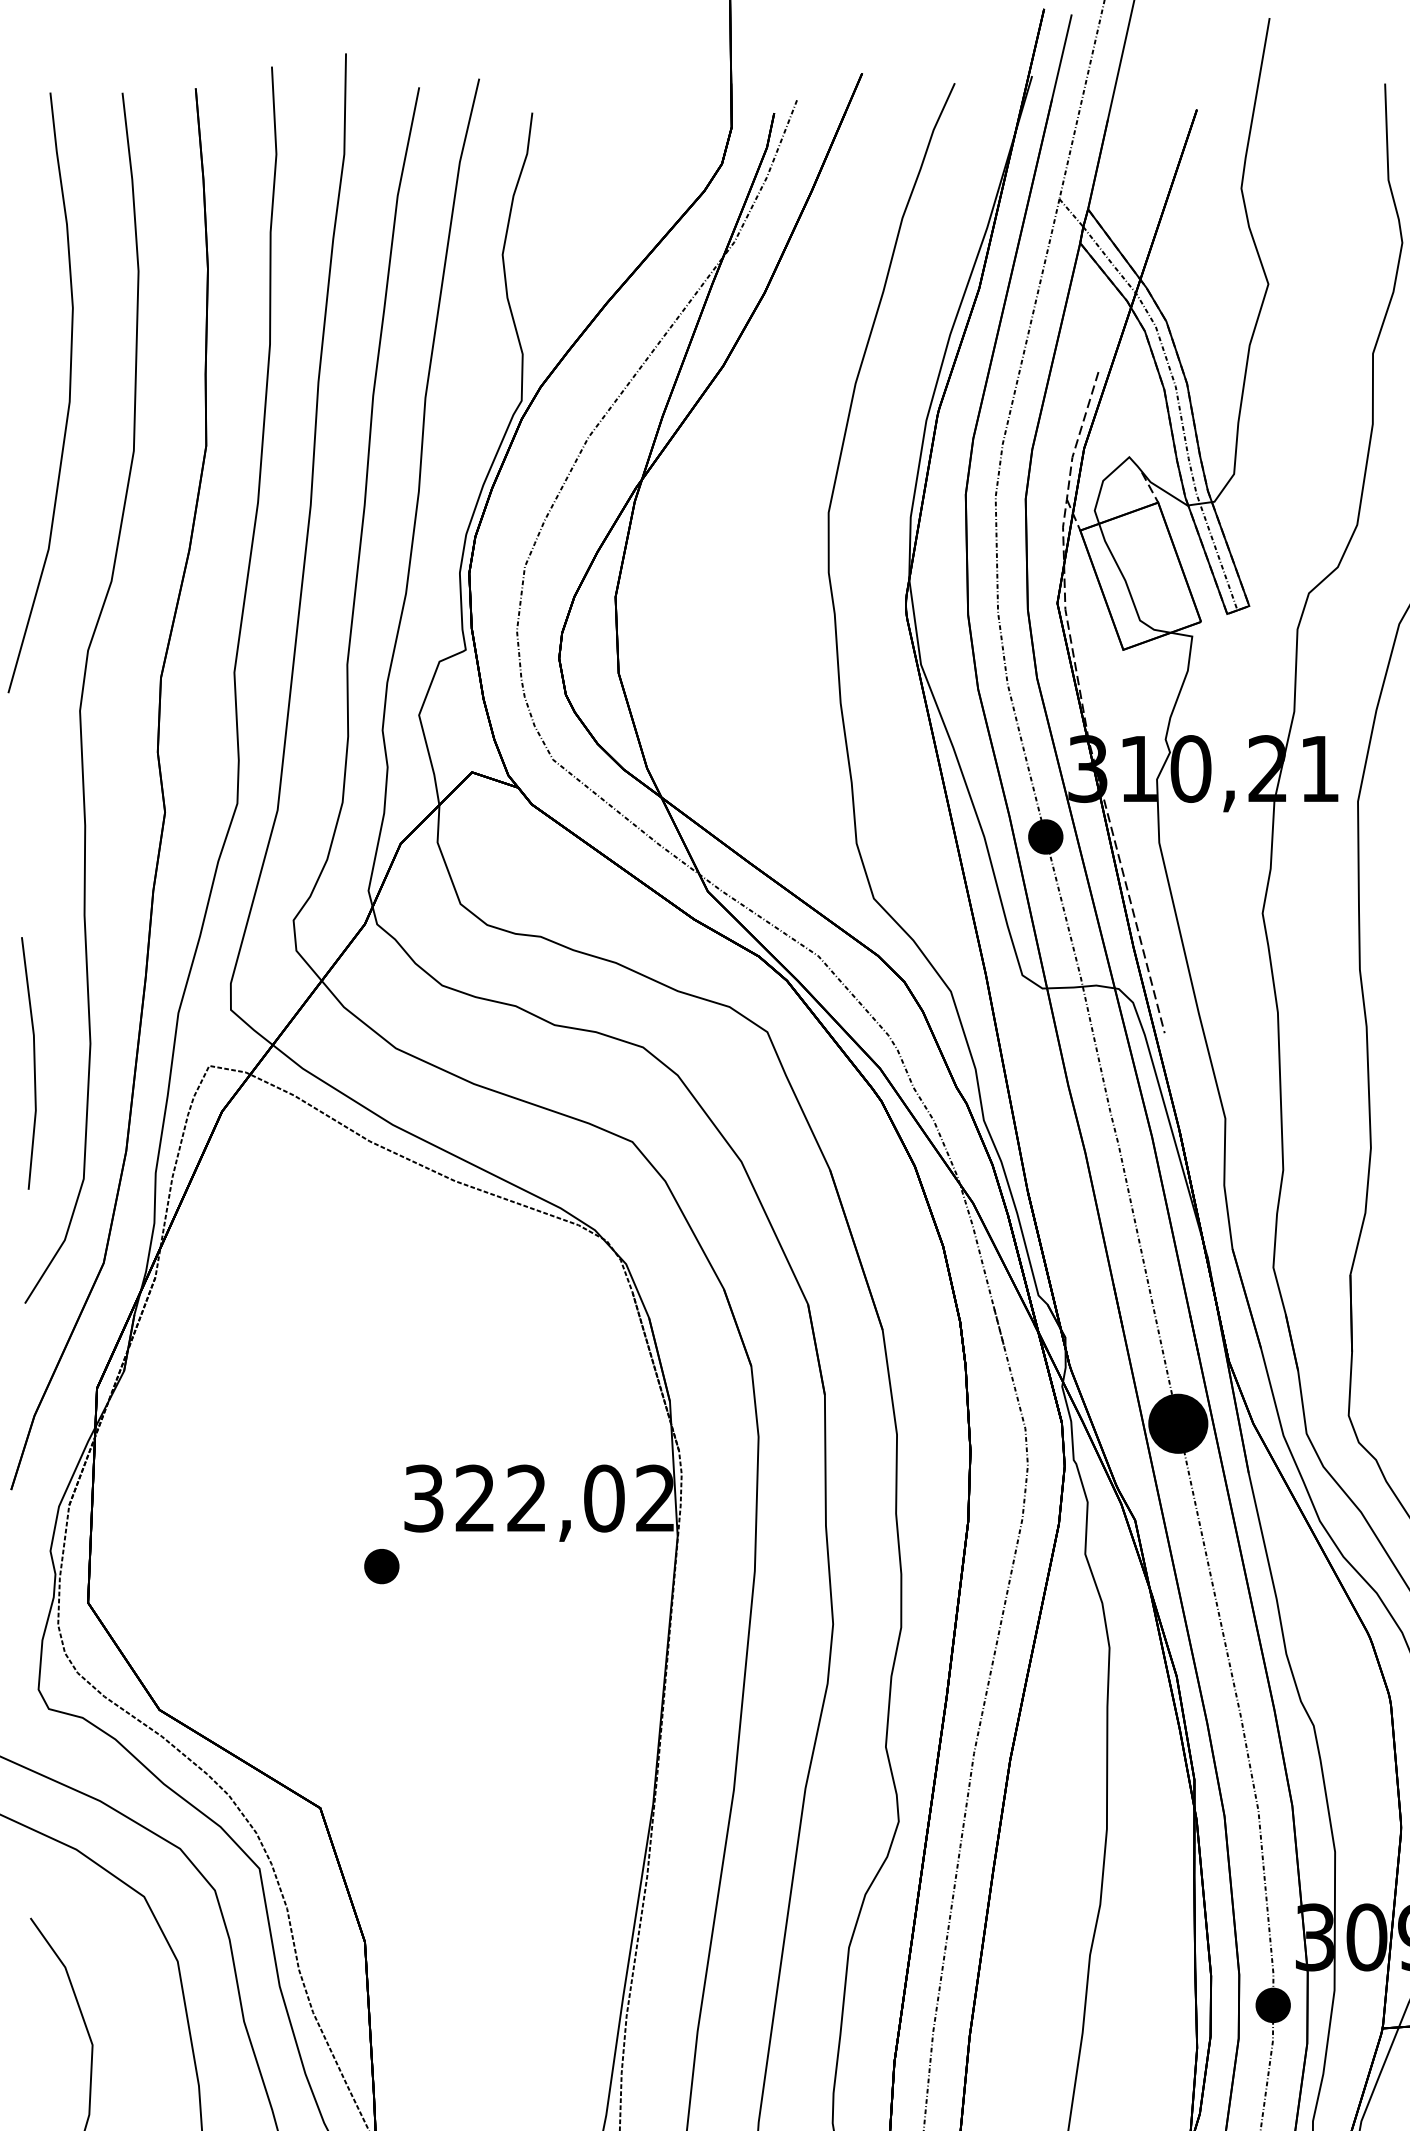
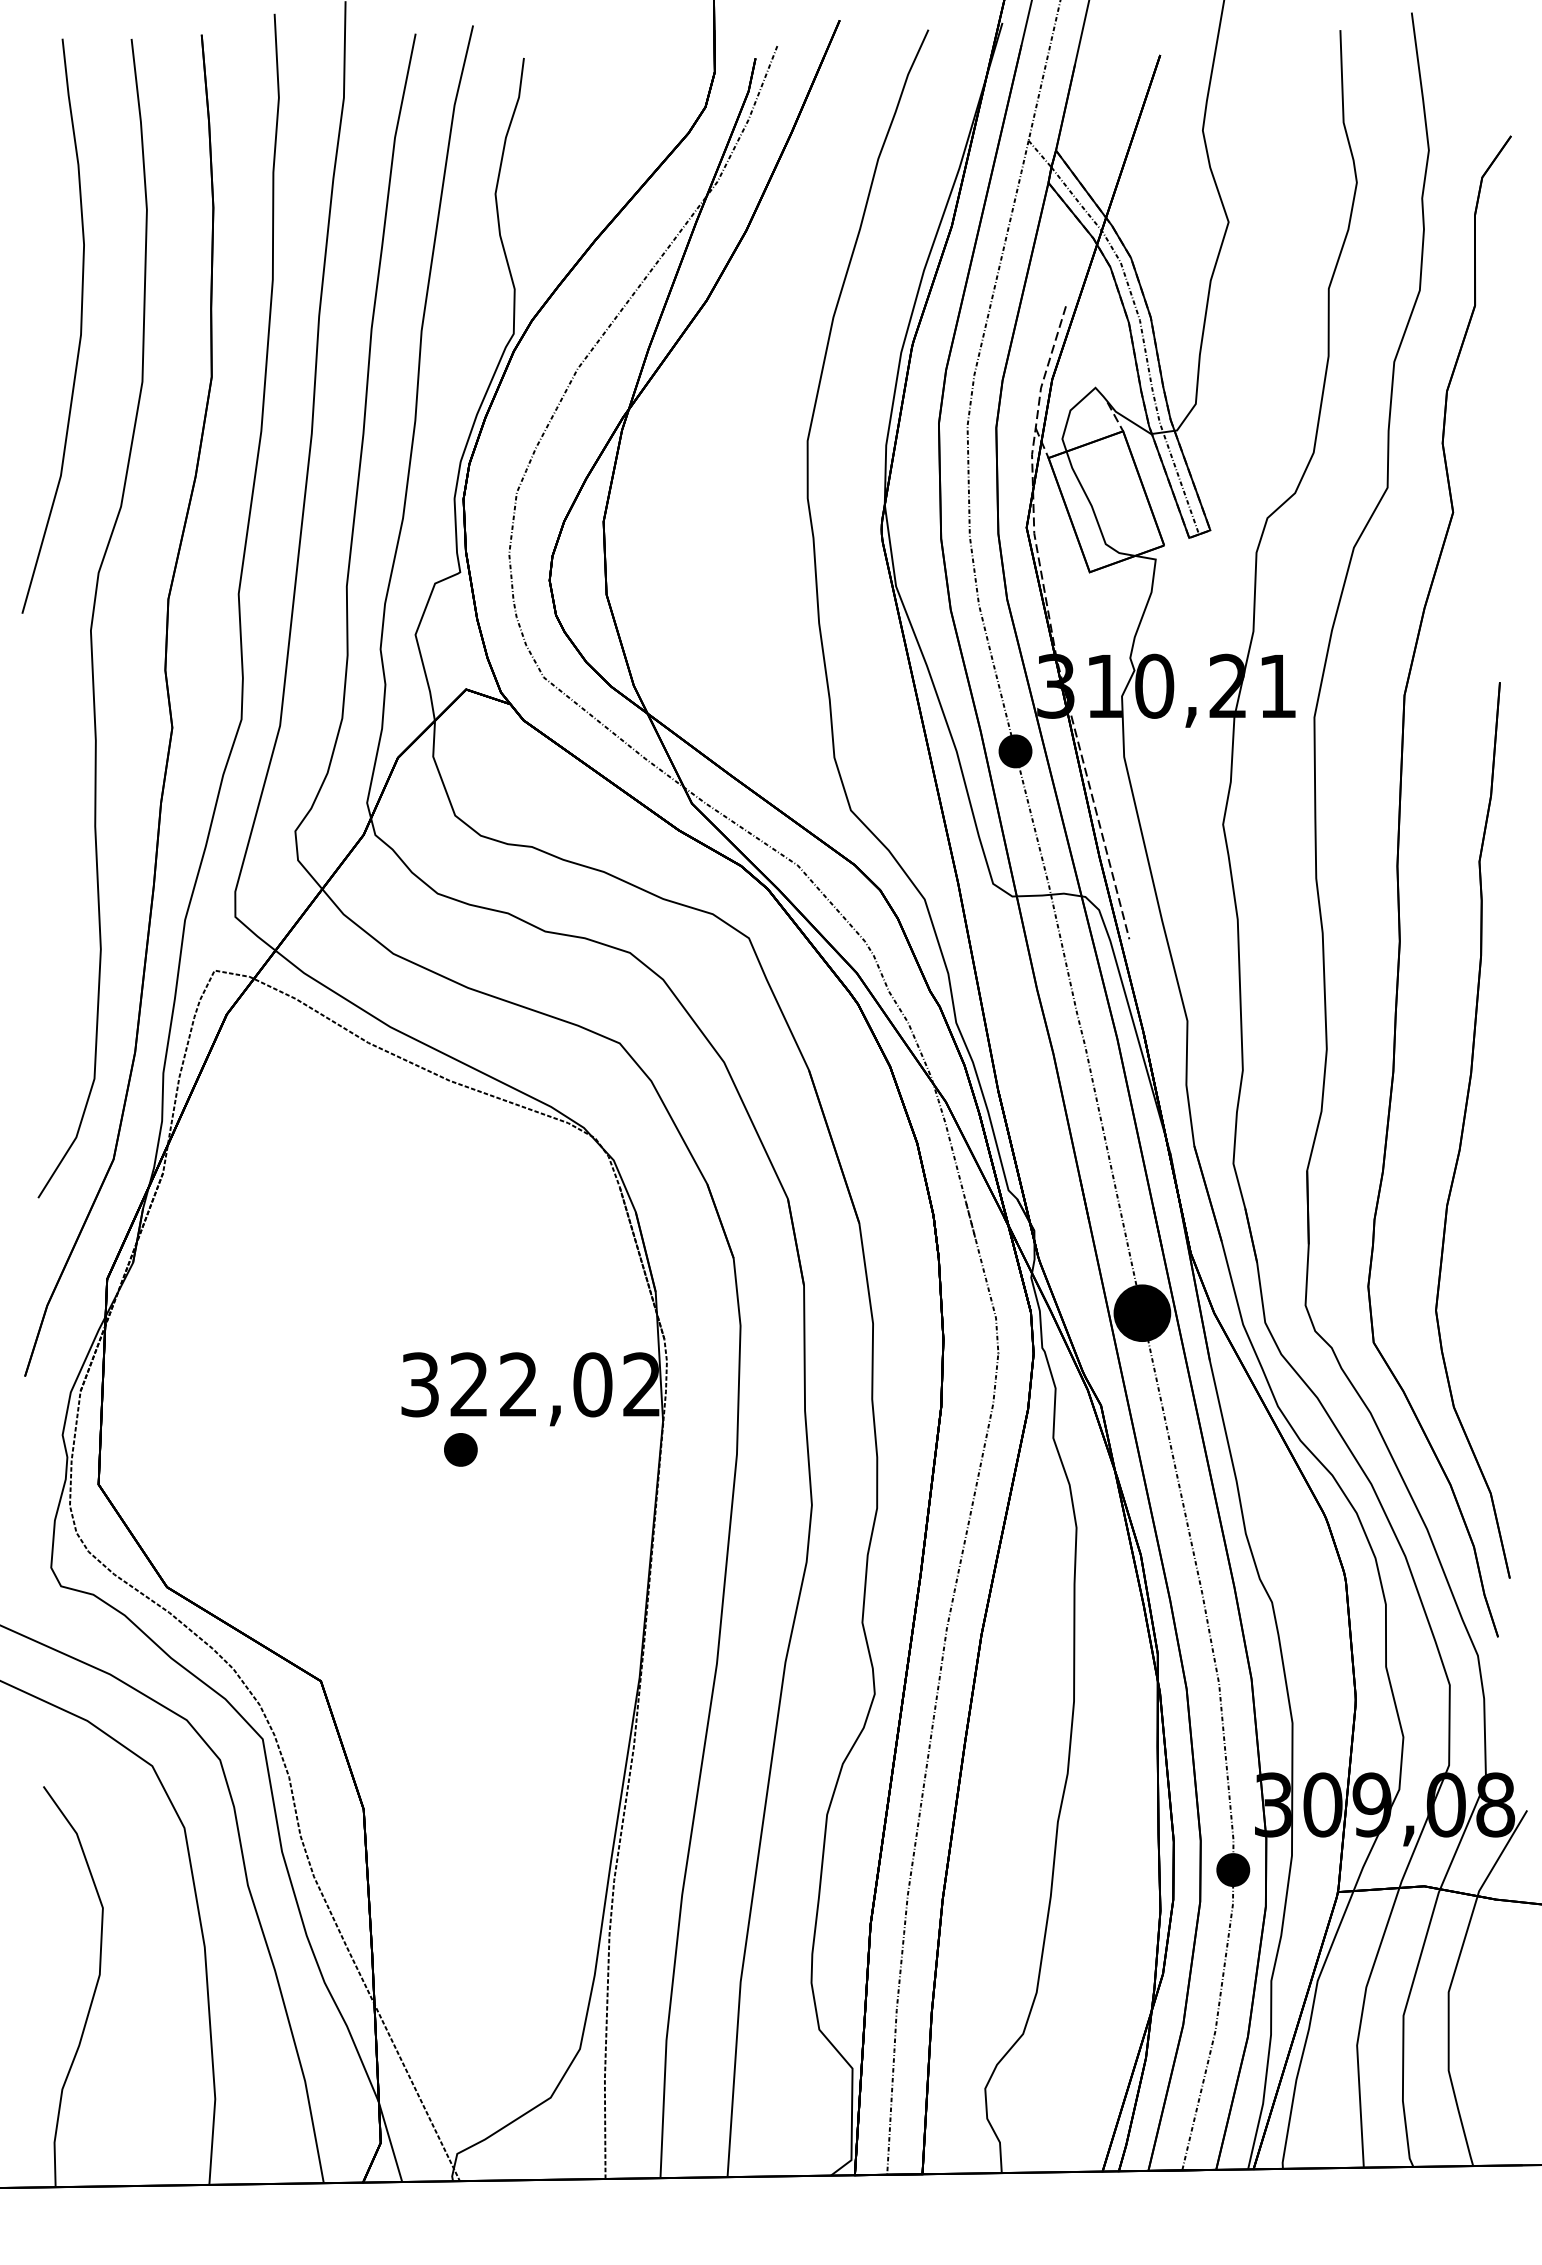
line: (33, 1063) -> (46, 968), removed
part: (381, 1566) -> (460, 1449), moved

